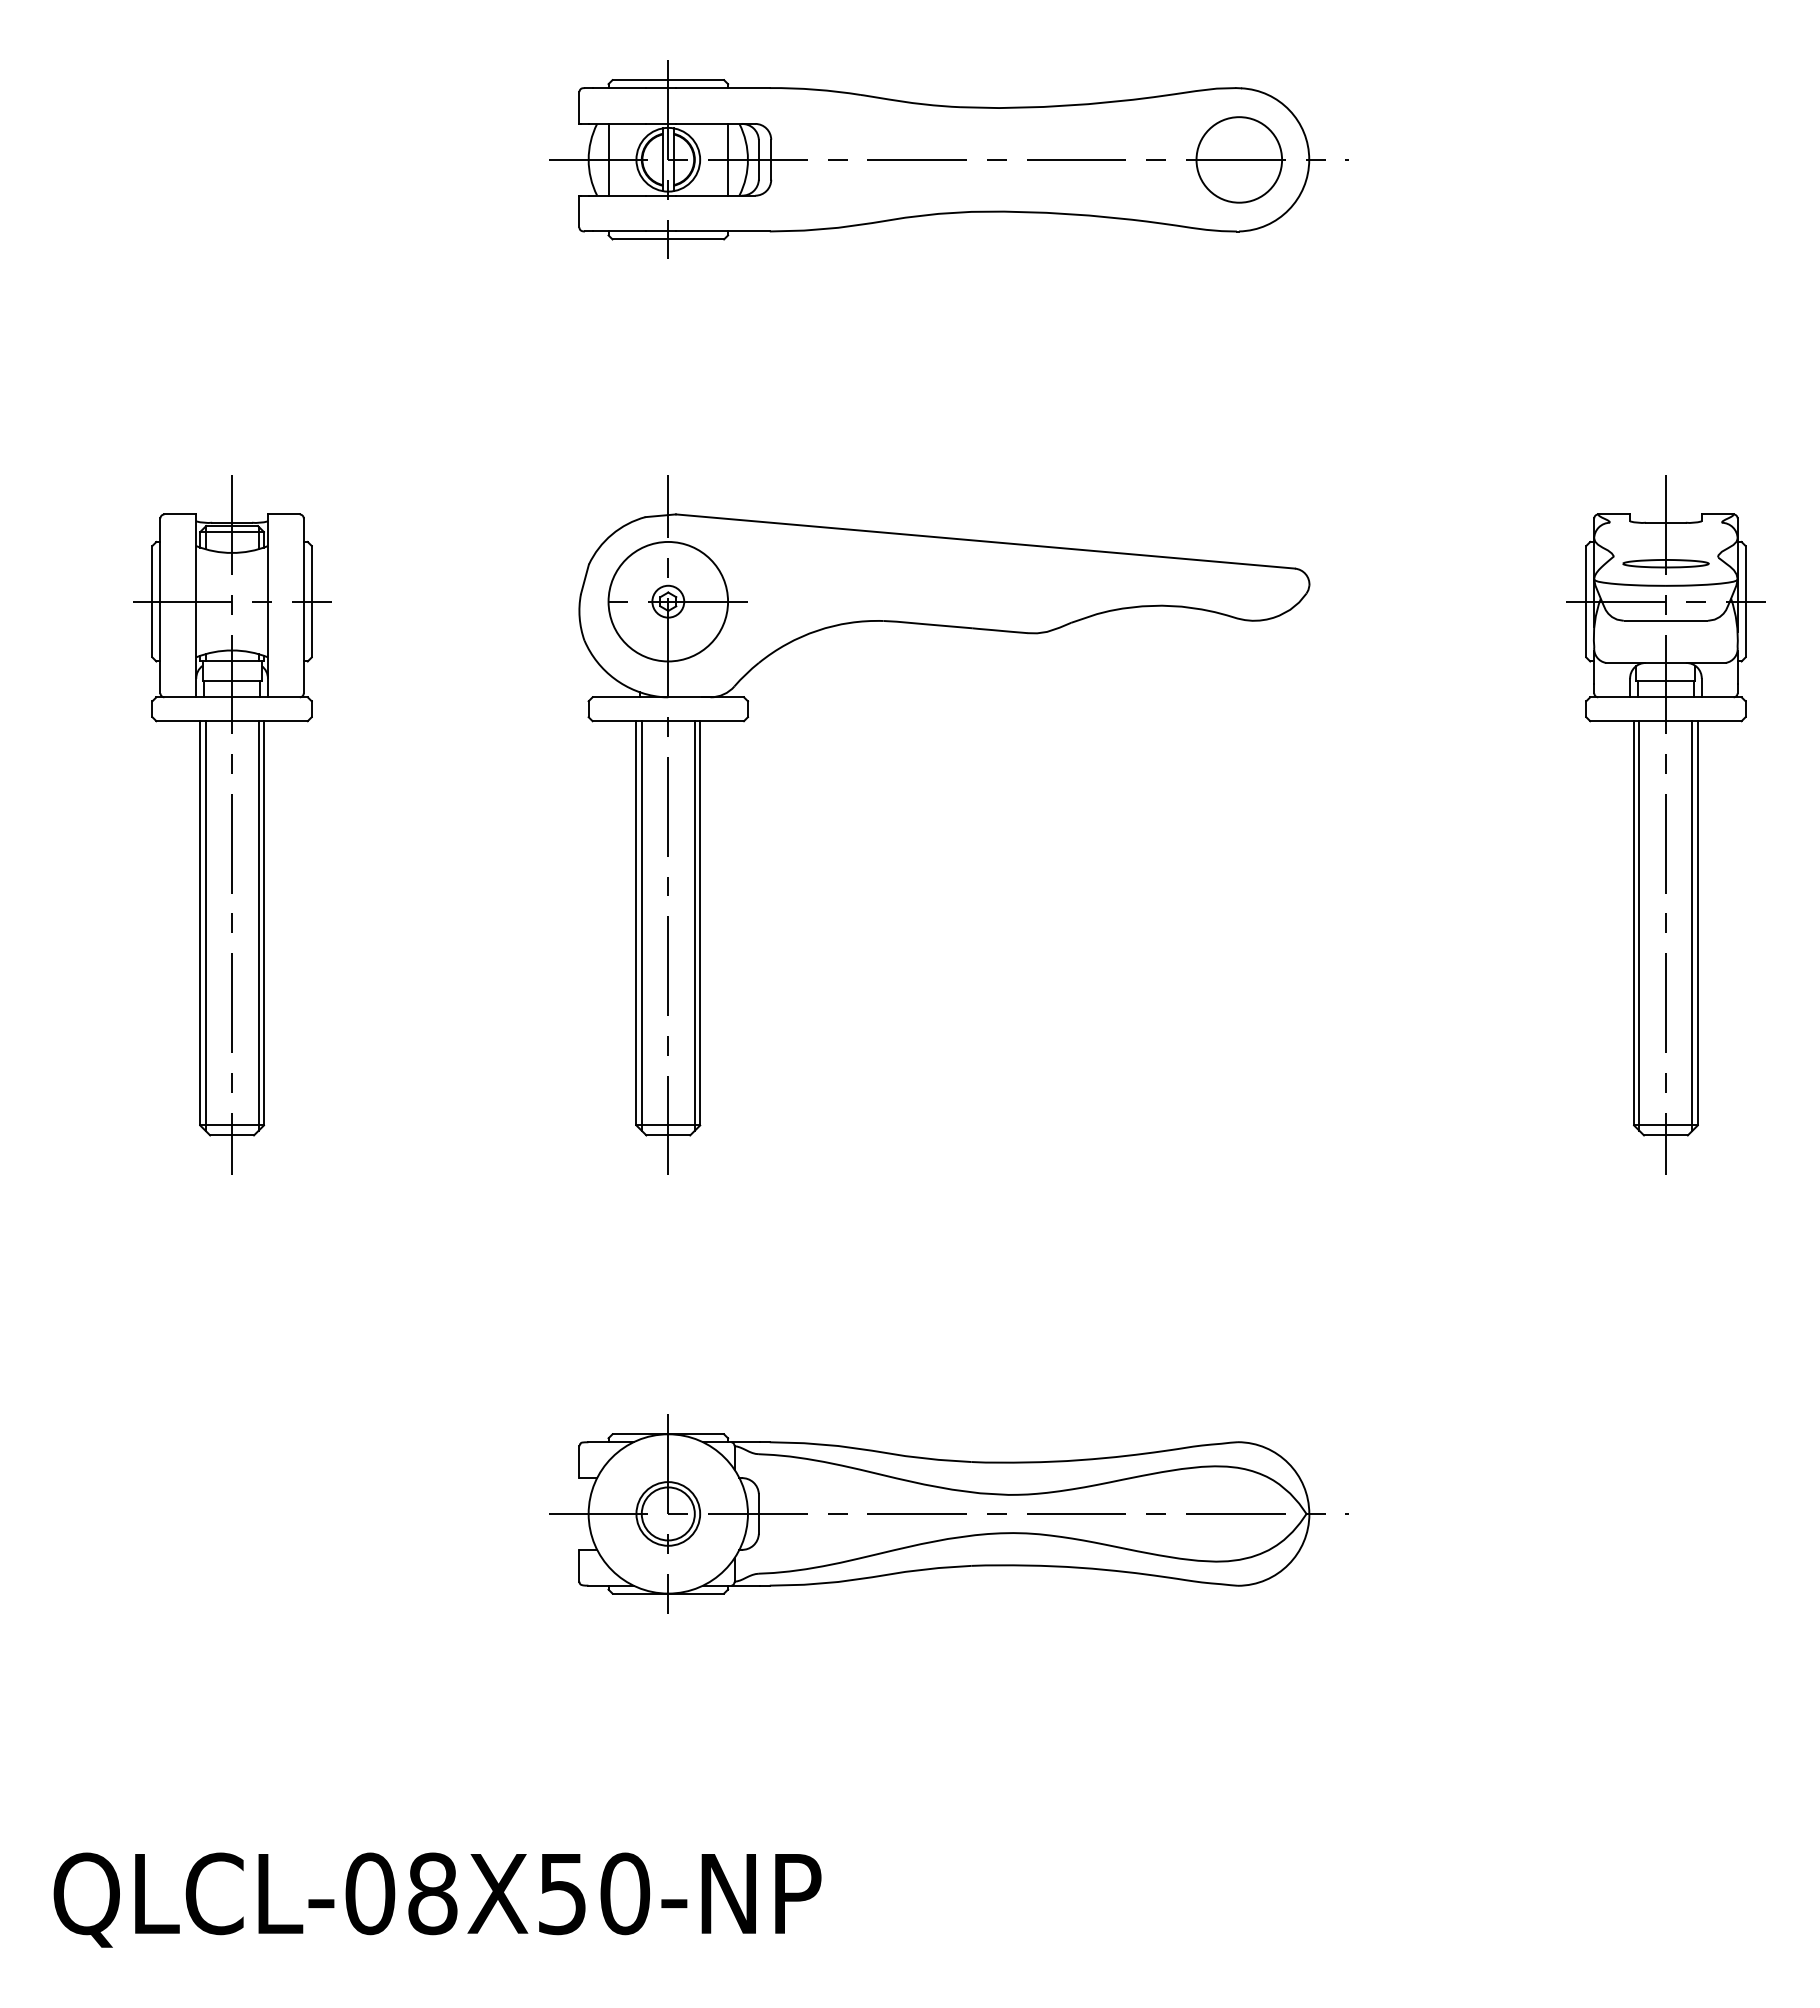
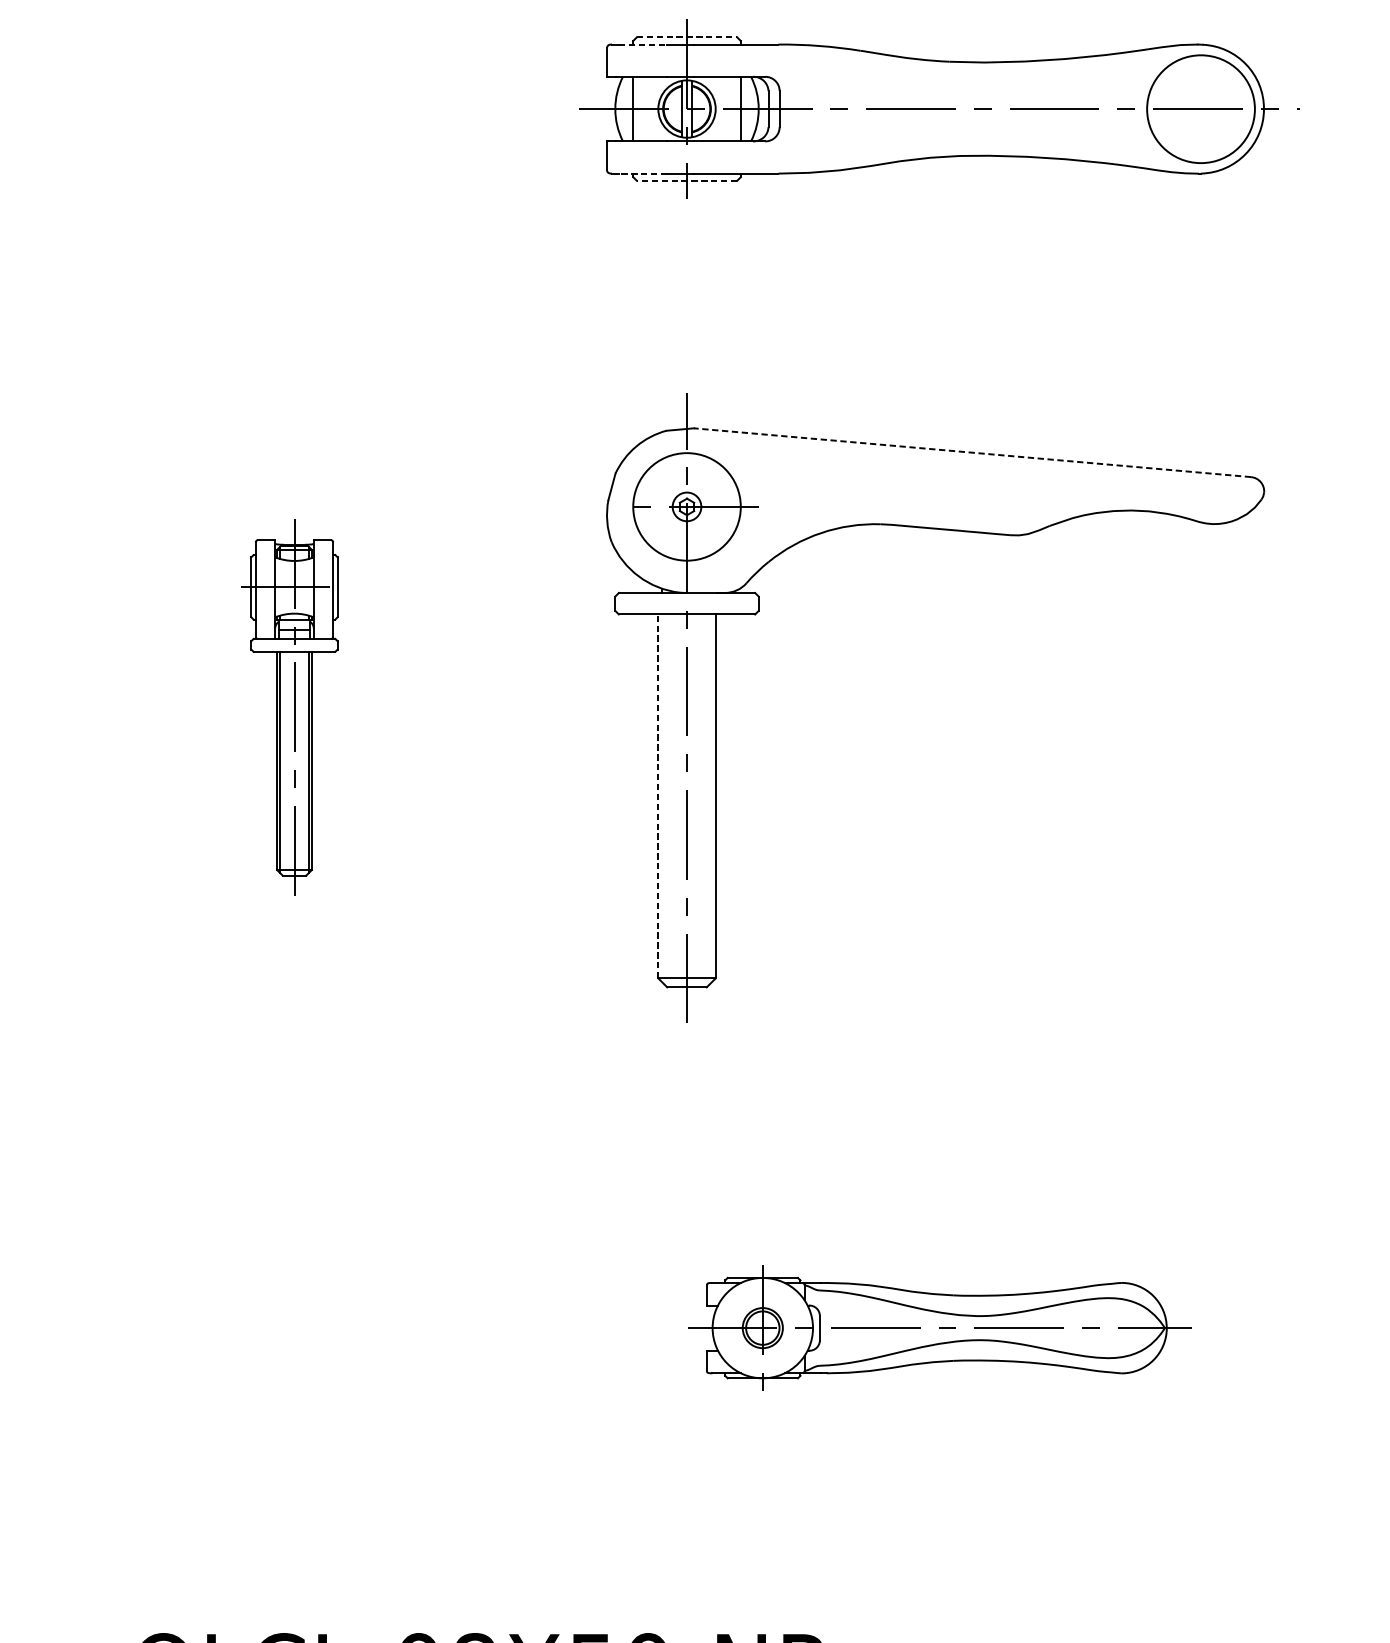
line: (668, 80) -> (687, 37), solid -> dashed
line: (619, 88) -> (643, 44), solid -> dashed
circle: (1239, 159) -> (1201, 108), size x1.4
line: (619, 231) -> (643, 173), solid -> dashed
line: (668, 239) -> (687, 180), solid -> dashed
line: (985, 541) -> (972, 452), solid -> dashed
part: (232, 824) -> (294, 707), size x0.6
line: (636, 922) -> (658, 795), solid -> dashed
line: (641, 925) -> (662, 798), removed
line: (694, 925) -> (710, 798), removed
part: (948, 1513) -> (939, 1327), size x0.7

